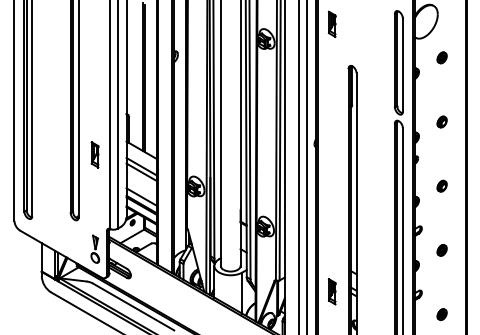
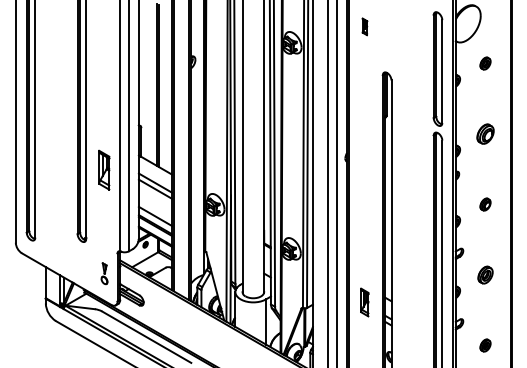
part: (331, 24) -> (364, 26), size x0.6
part: (442, 121) -> (485, 133), size x1.6
part: (95, 154) -> (104, 169), size x1.4
part: (95, 248) -> (104, 273), size x0.7
part: (442, 249) -> (485, 274), size x1.4
part: (331, 291) -> (364, 302), moved

